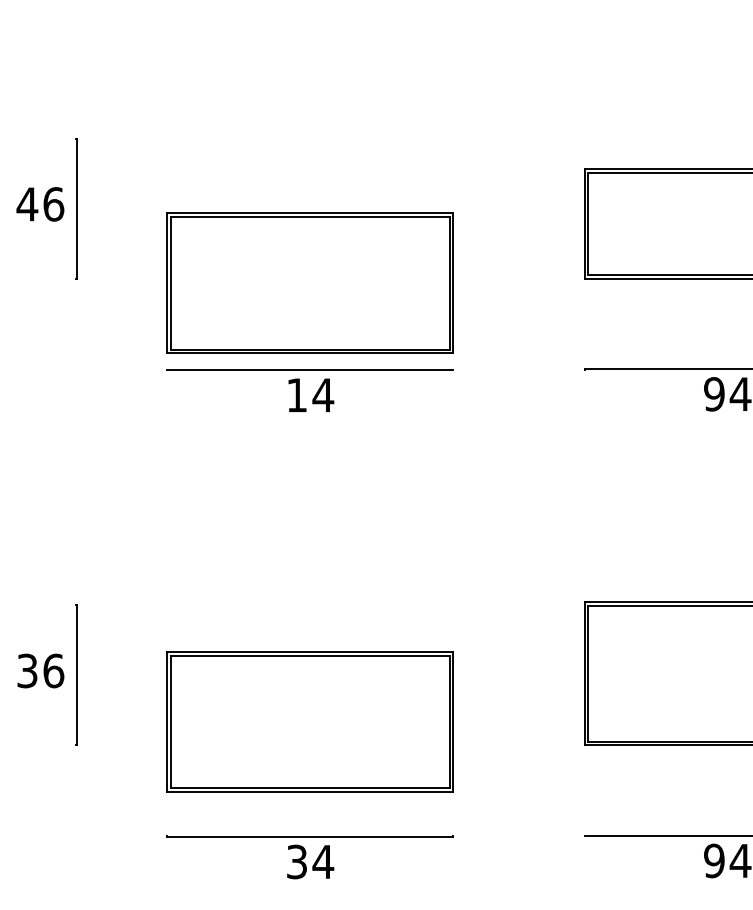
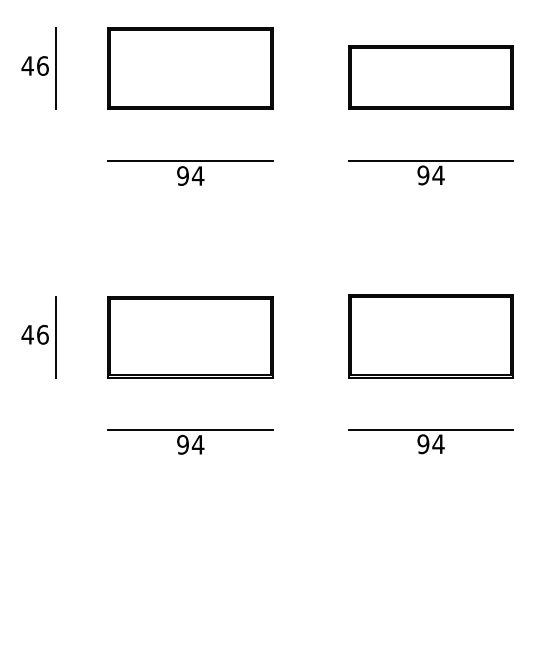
part: (309, 283) -> (190, 68), moved
text: (296, 394) -> (182, 175), 14 -> 94
text: (27, 670) -> (27, 334), 36 -> 46
part: (309, 722) -> (190, 337), moved
text: (296, 861) -> (182, 444), 34 -> 94

